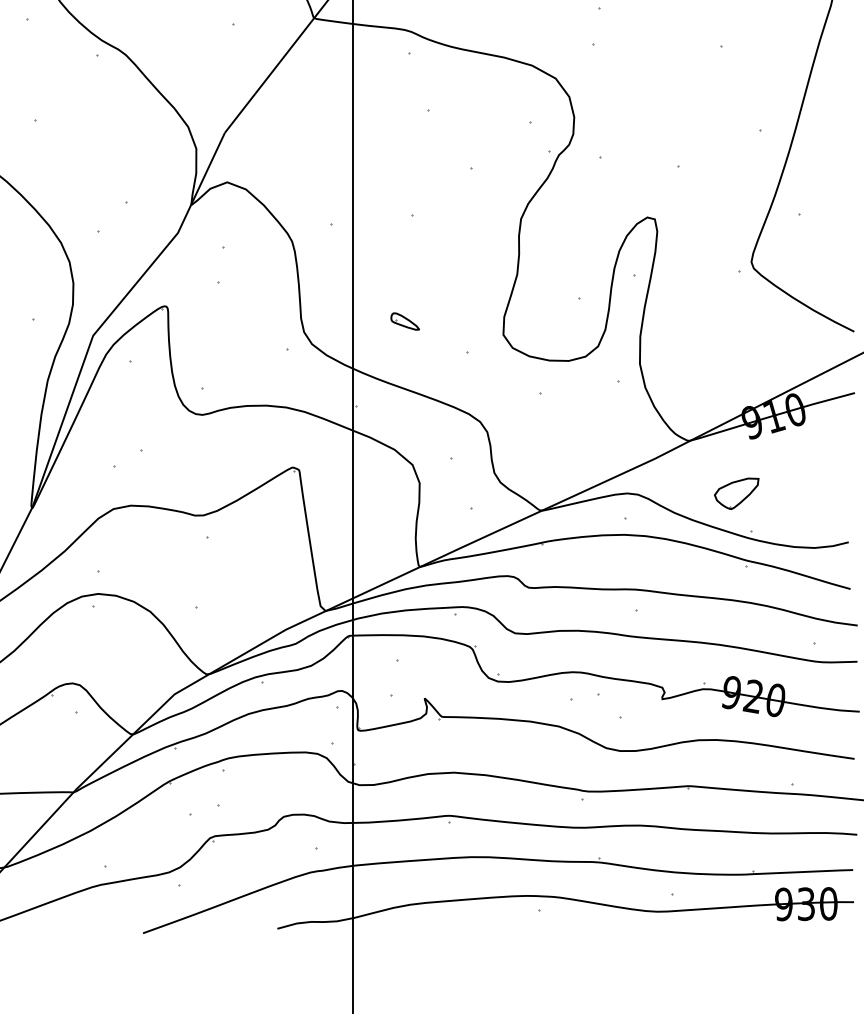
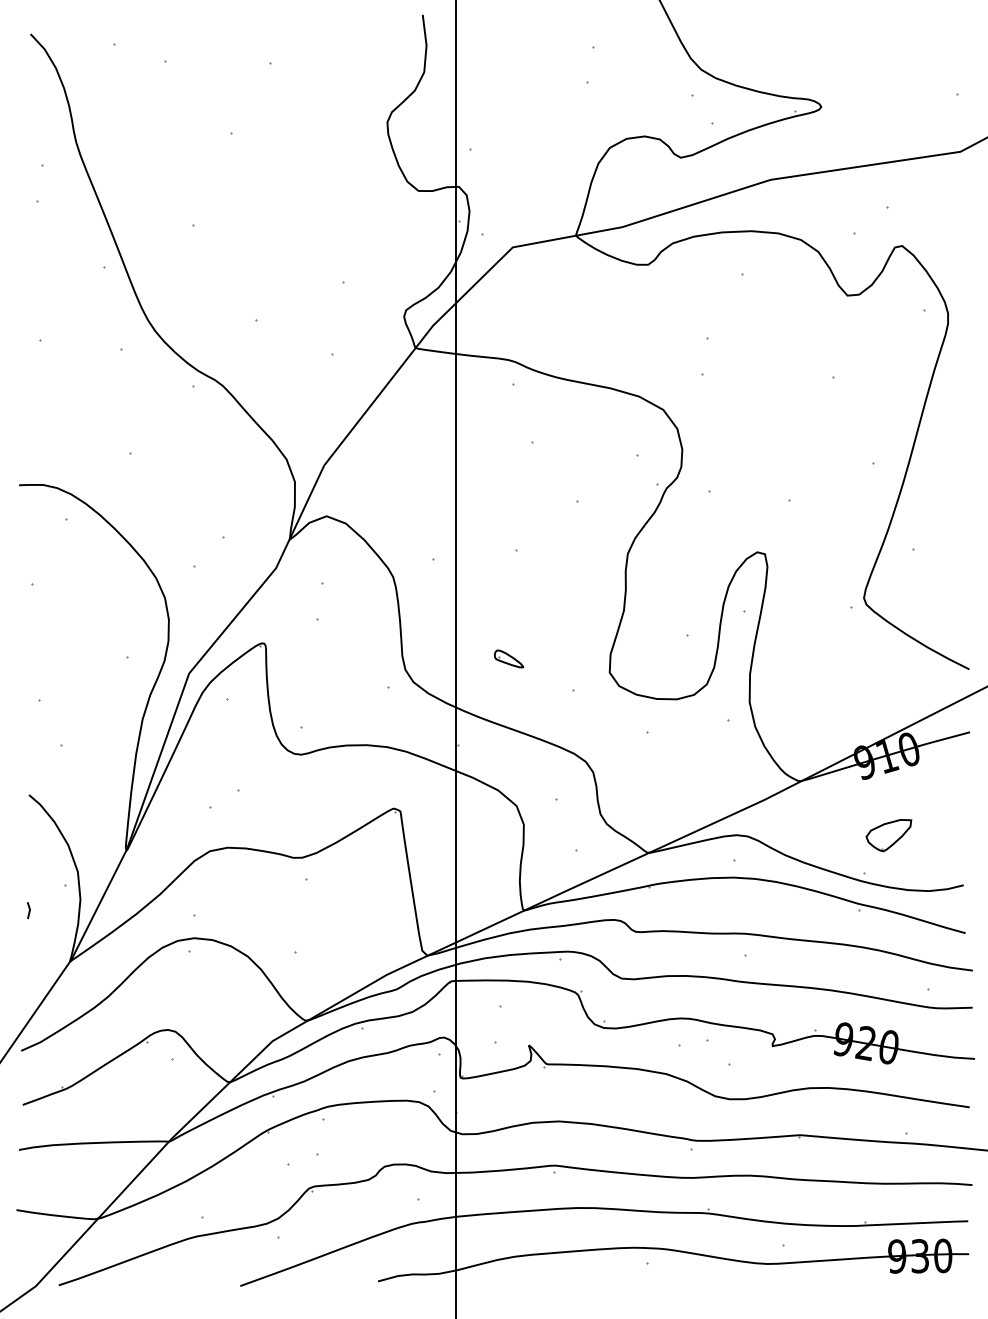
part: (736, 493) -> (888, 835), moved

